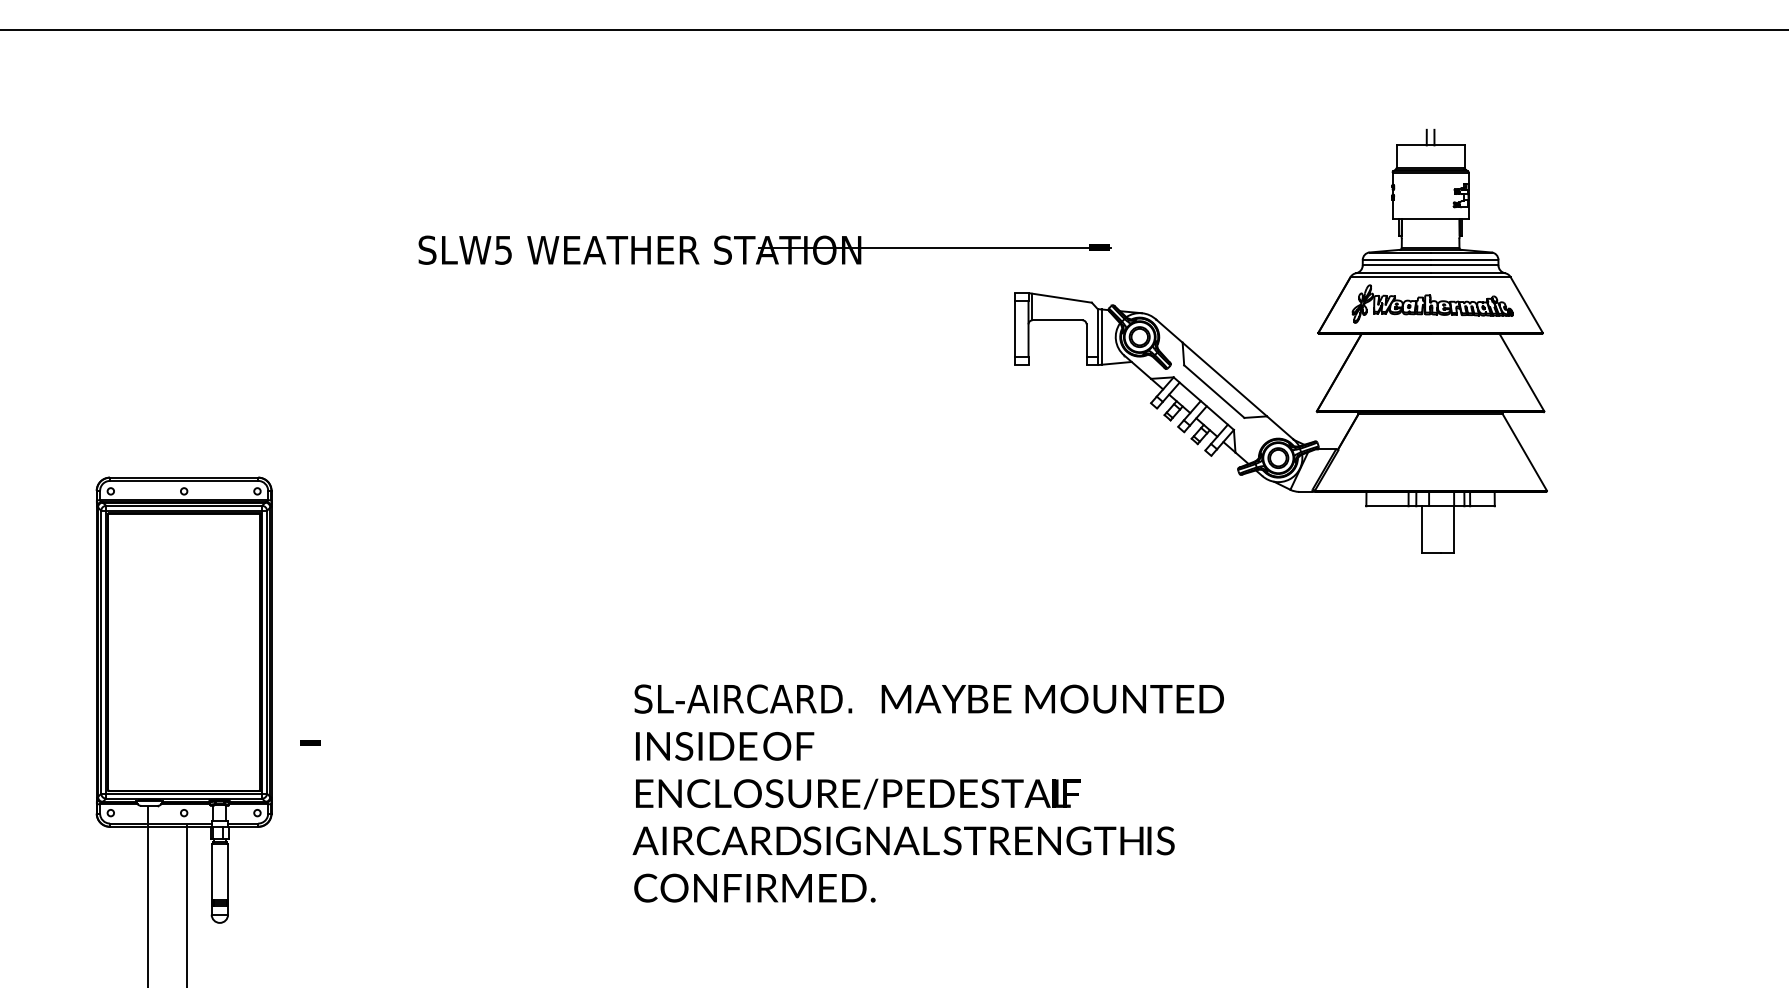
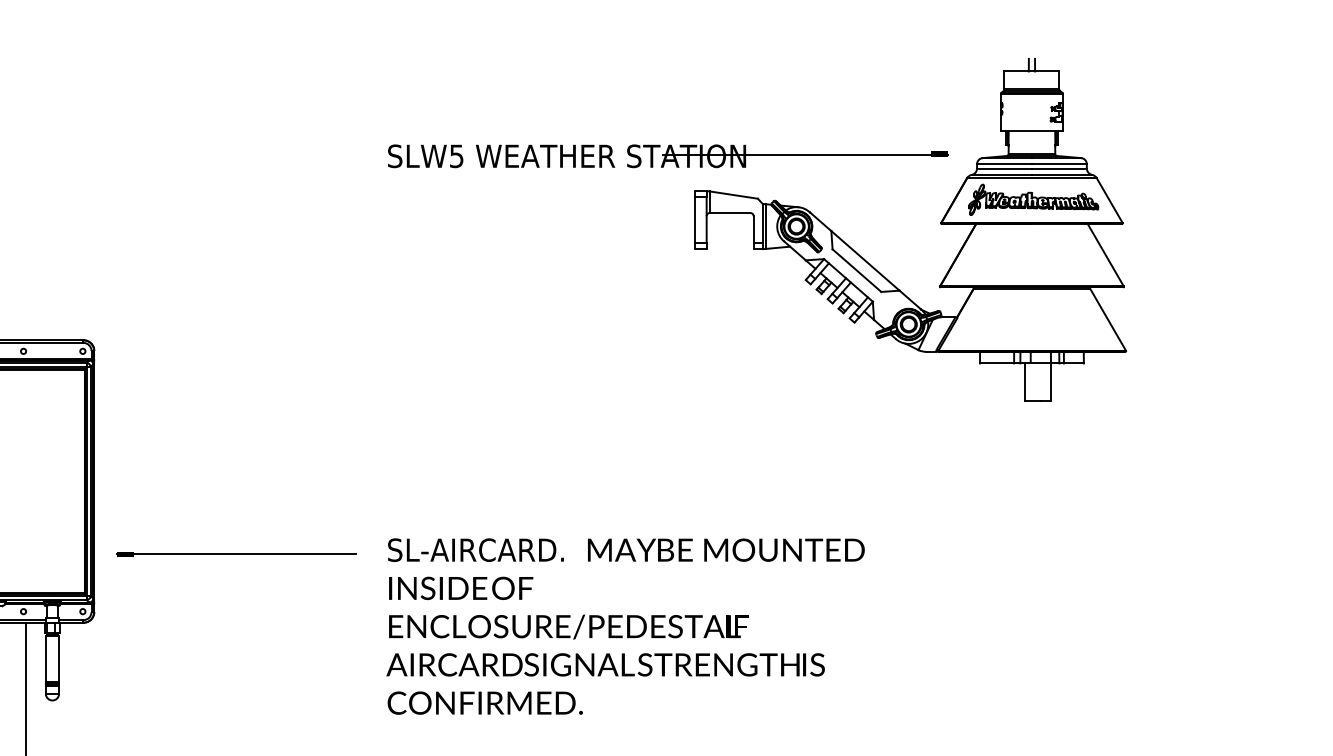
part: (764, 249) -> (667, 155), moved
line: (447, 742) -> (236, 554), added
text: (927, 793) -> (624, 626), moved

